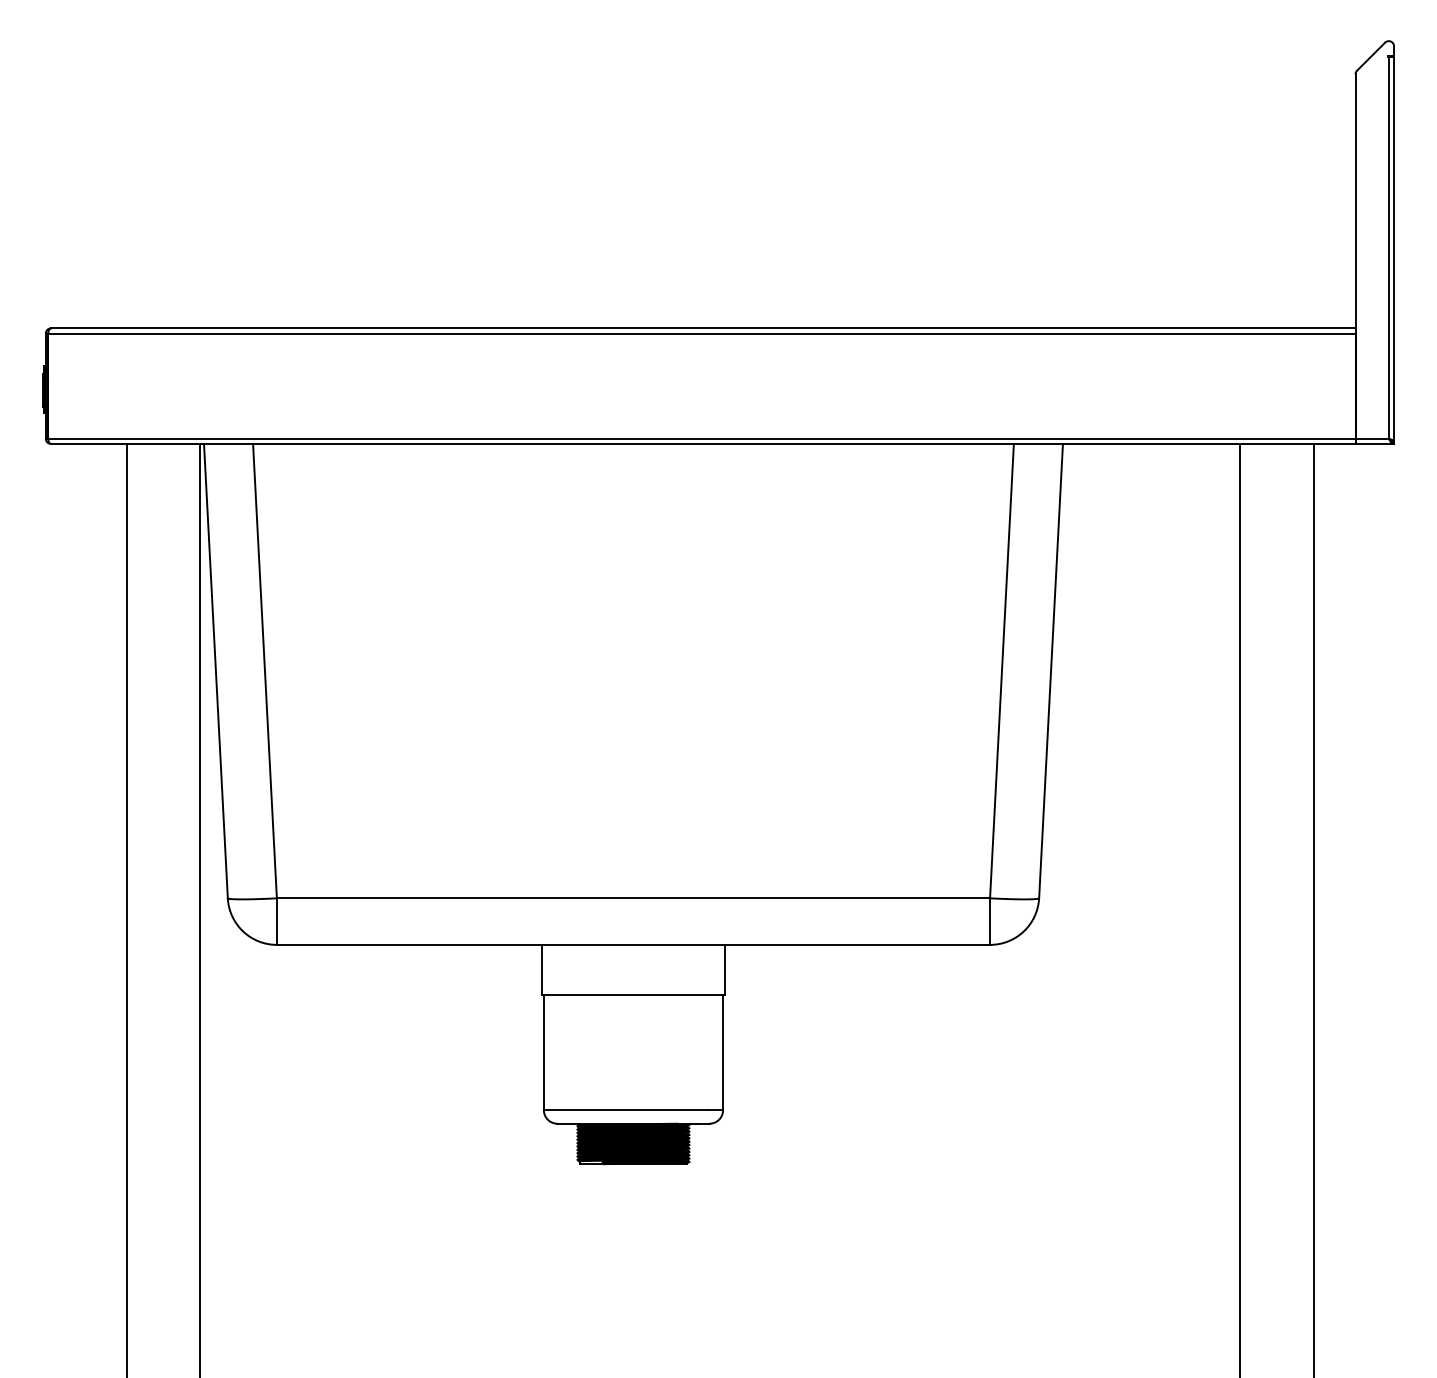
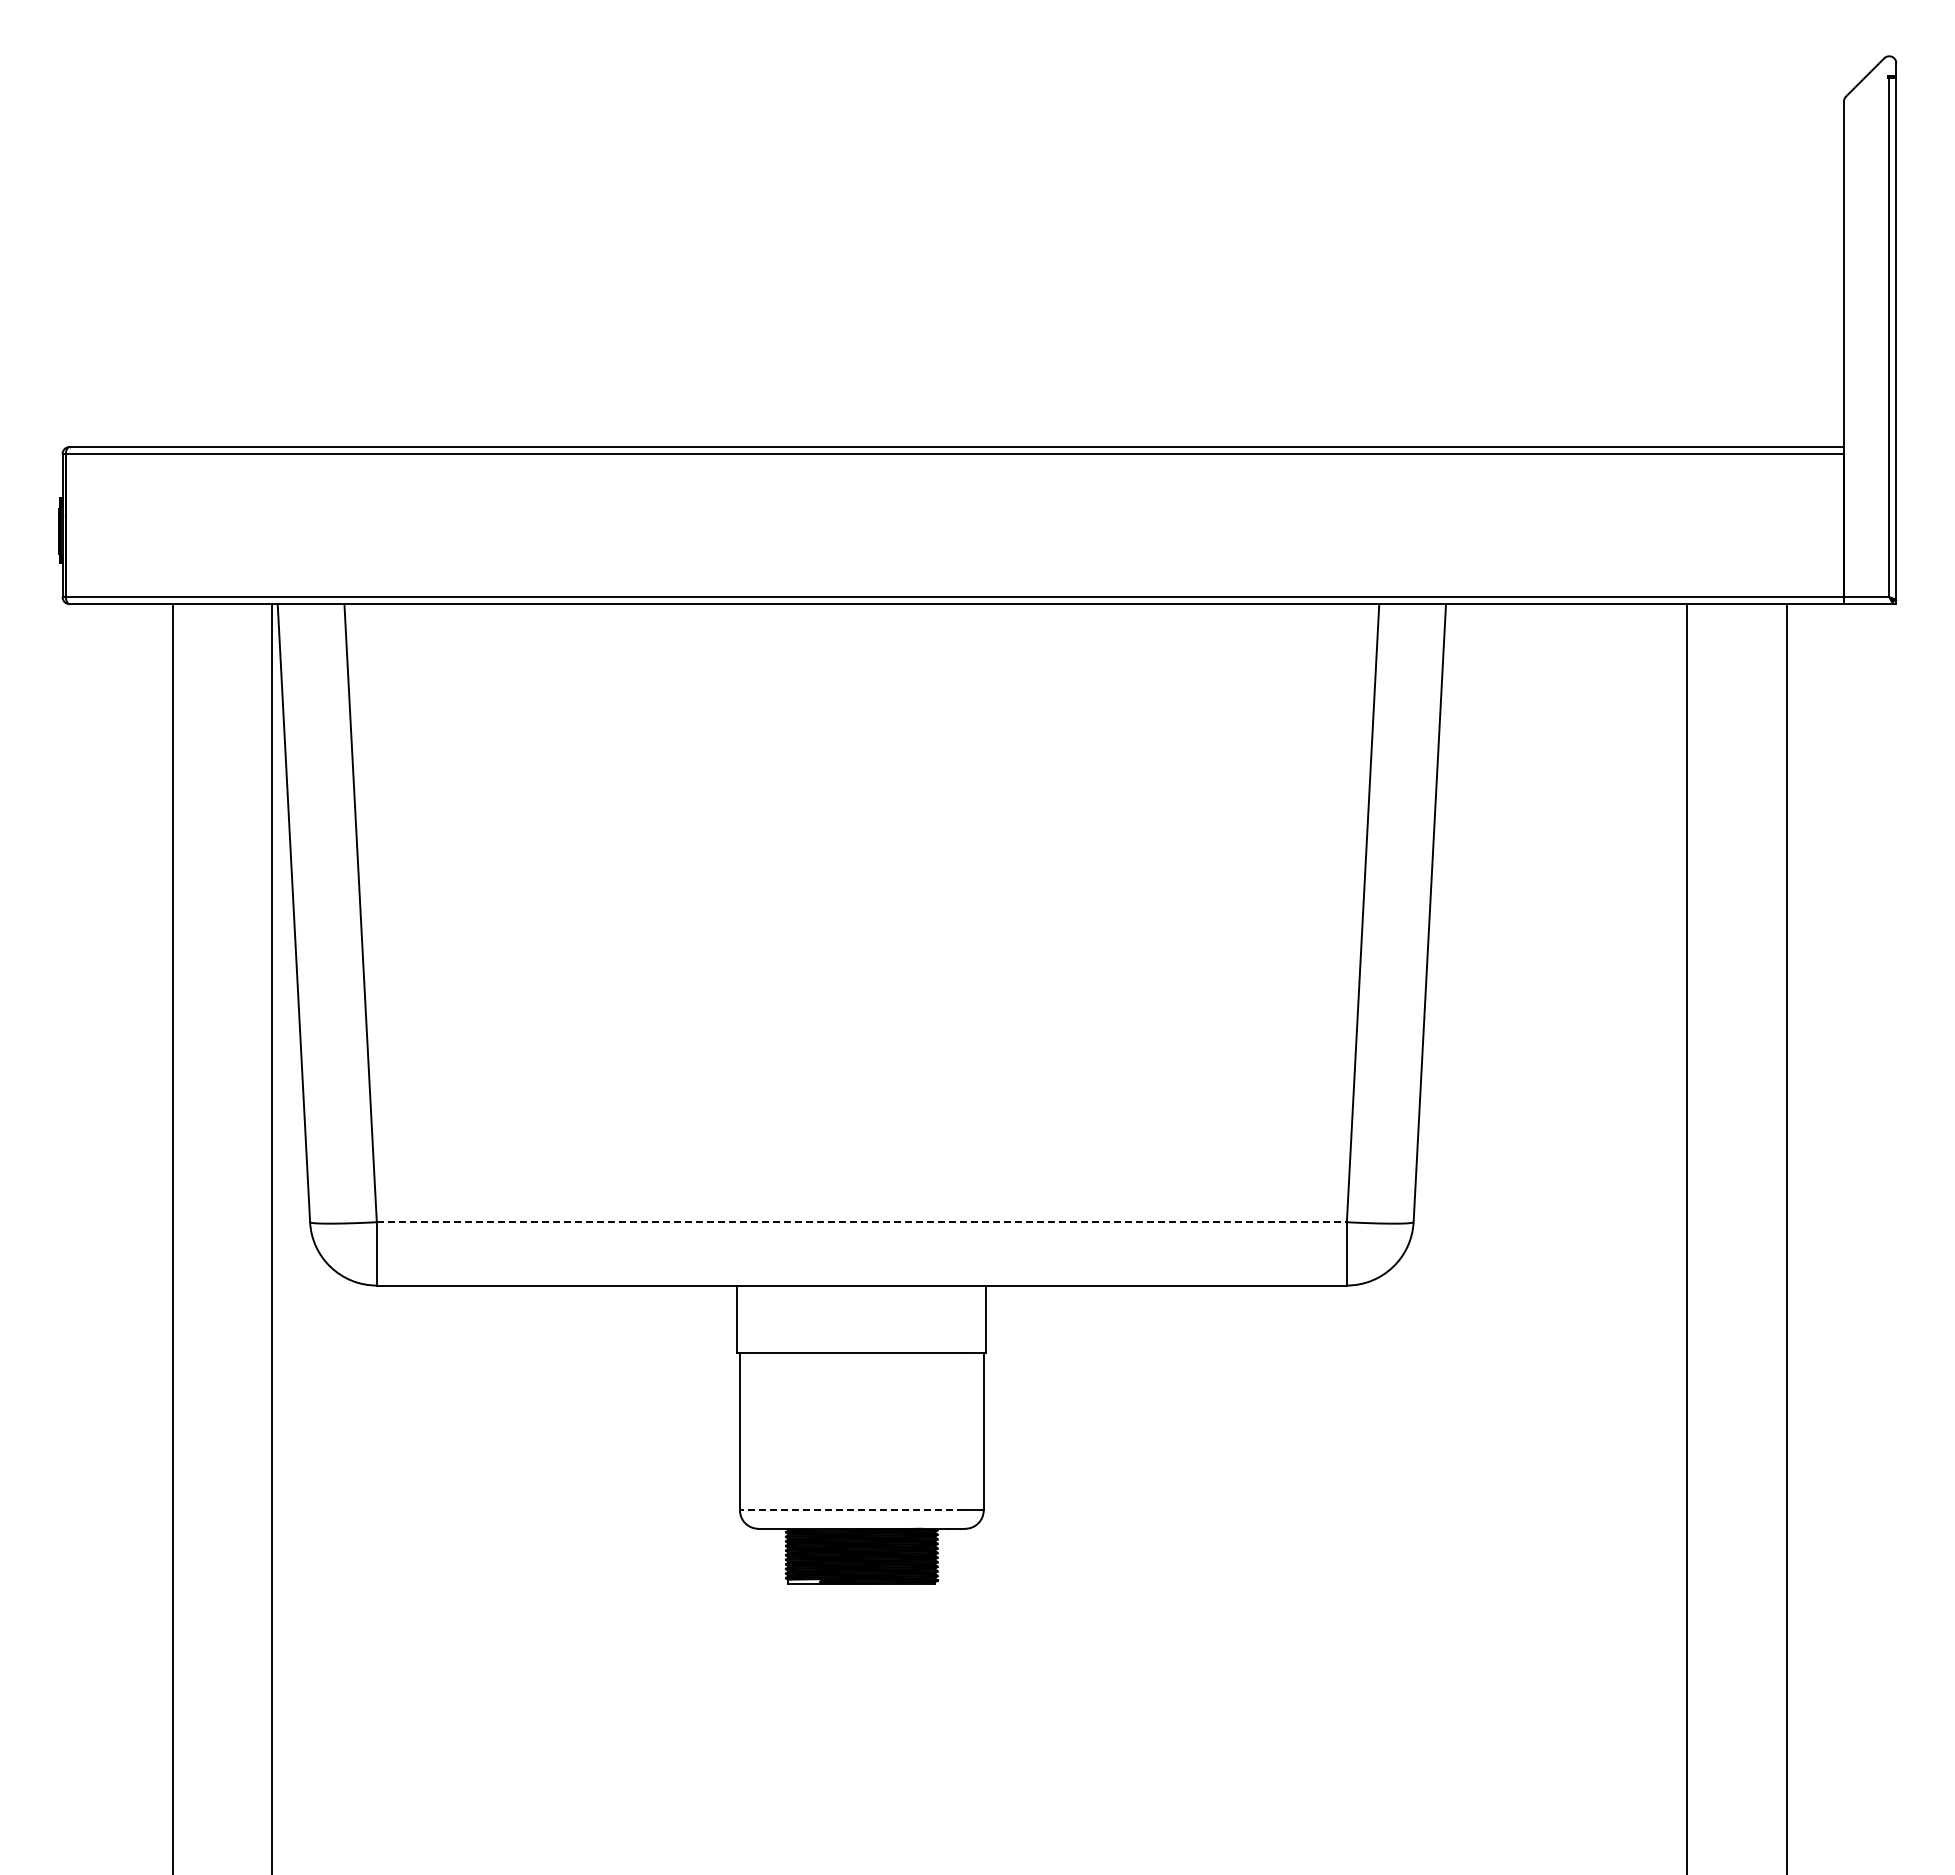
line: (633, 898) -> (862, 1222), solid -> dashed
line: (625, 1110) -> (851, 1510), solid -> dashed

